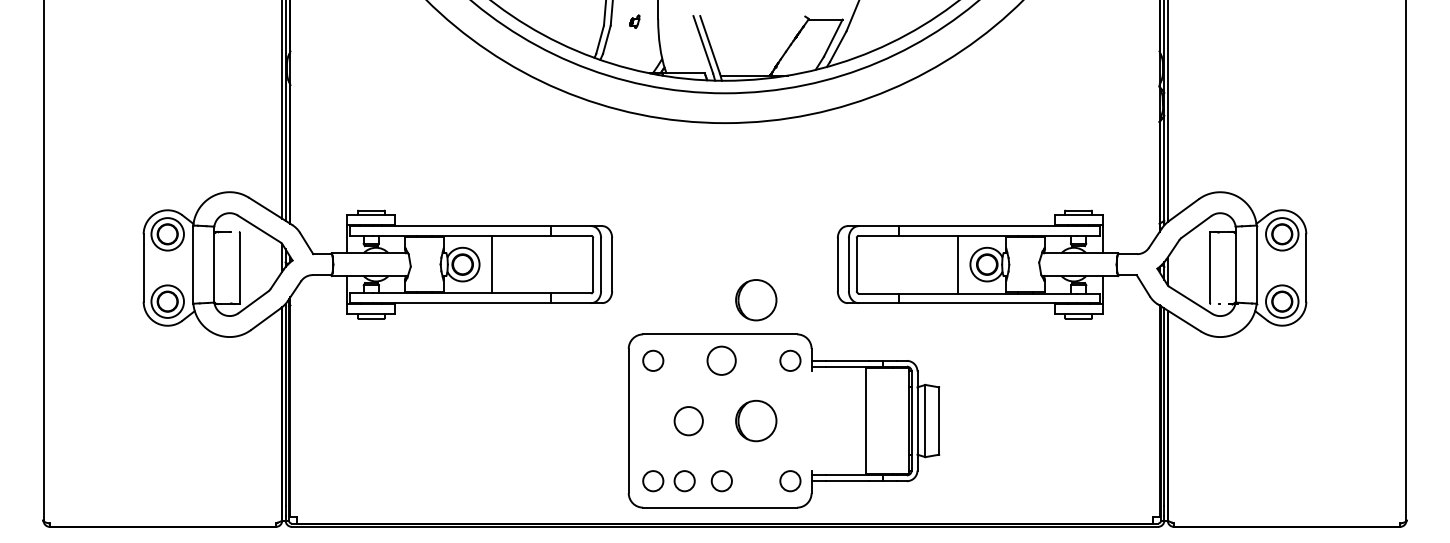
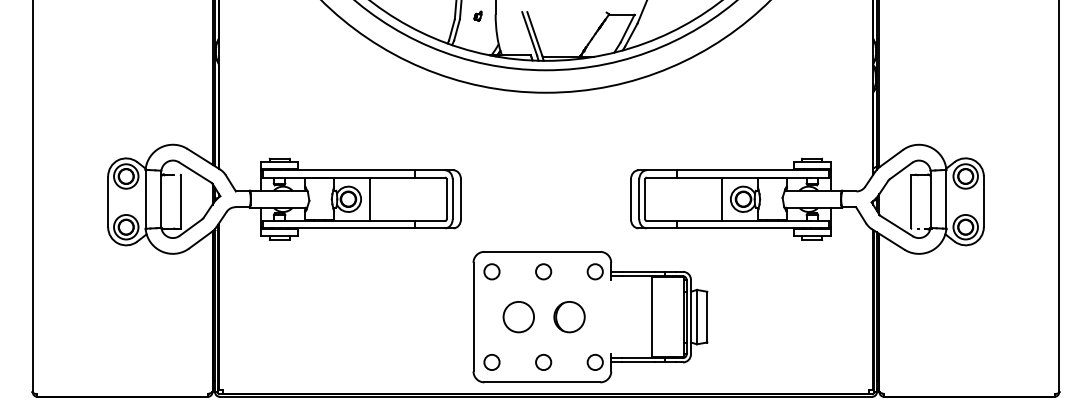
part: (756, 300) -> (569, 226), removed
circle: (721, 360) -> (543, 271), size x0.71
circle: (688, 421) -> (518, 317), size x1.43
circle: (684, 479) -> (515, 361), removed

